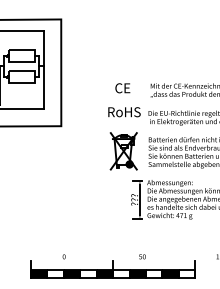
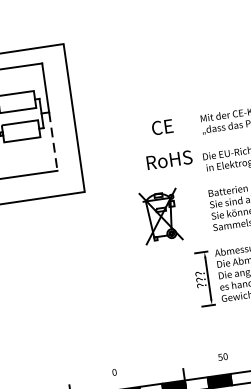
line: (44, 87) -> (53, 141), solid -> dashed
part: (123, 151) -> (160, 216), moved

